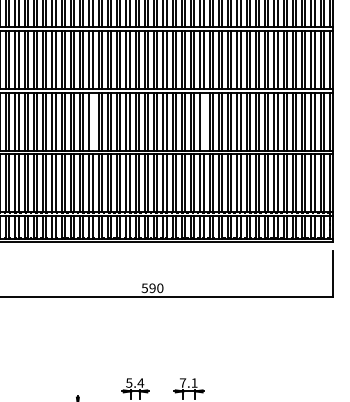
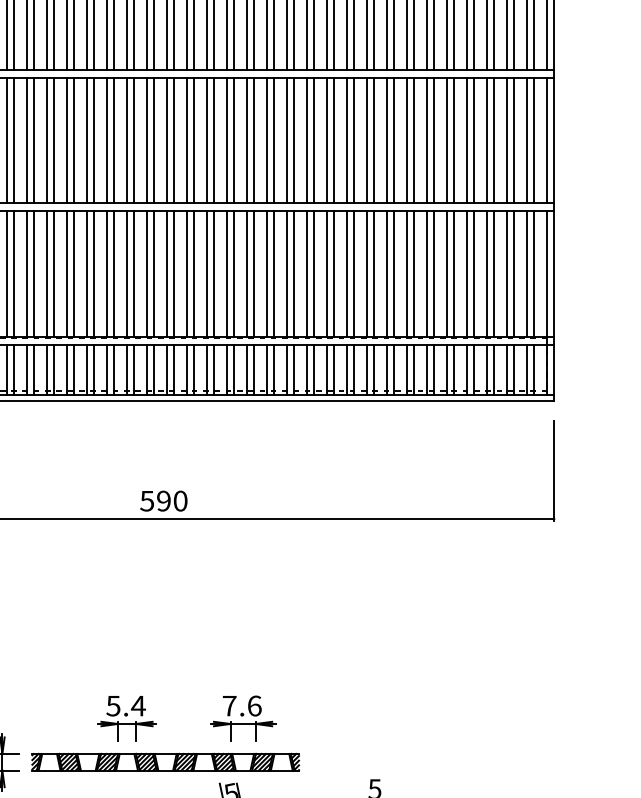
line: (92, 121) -> (34, 140), added
line: (203, 121) -> (273, 140), added
text: (194, 382) -> (254, 704), 7.1 -> 7.6

